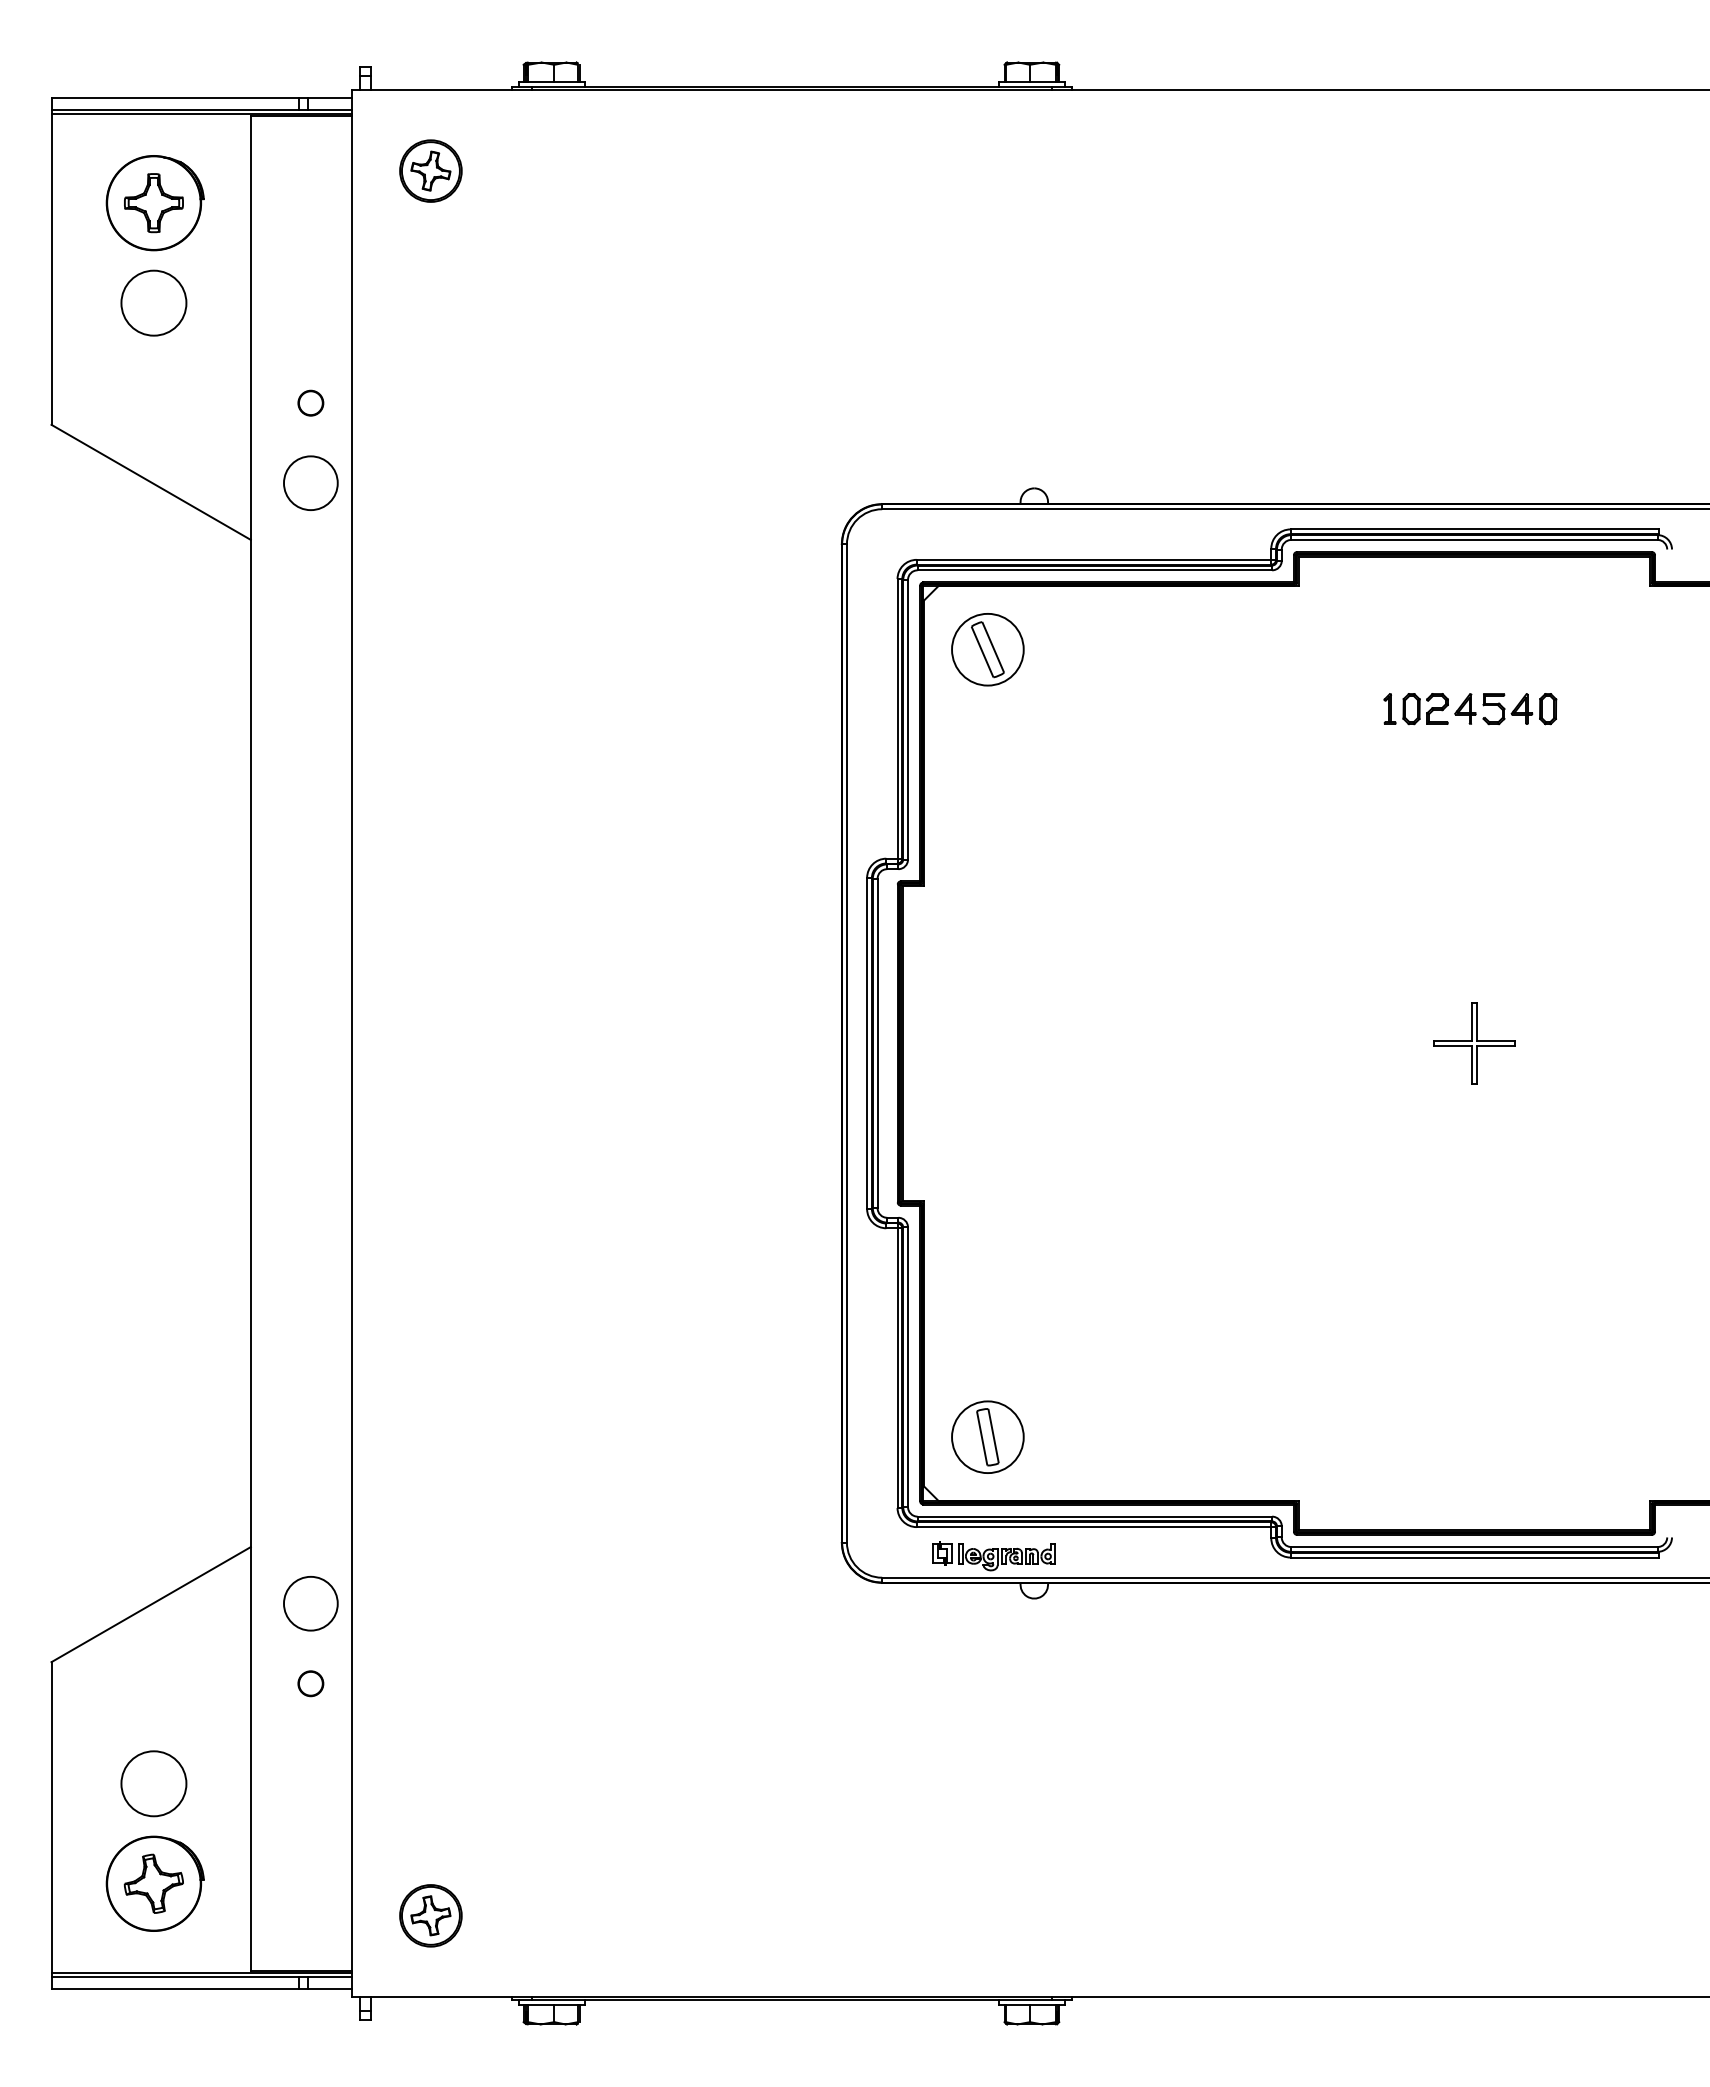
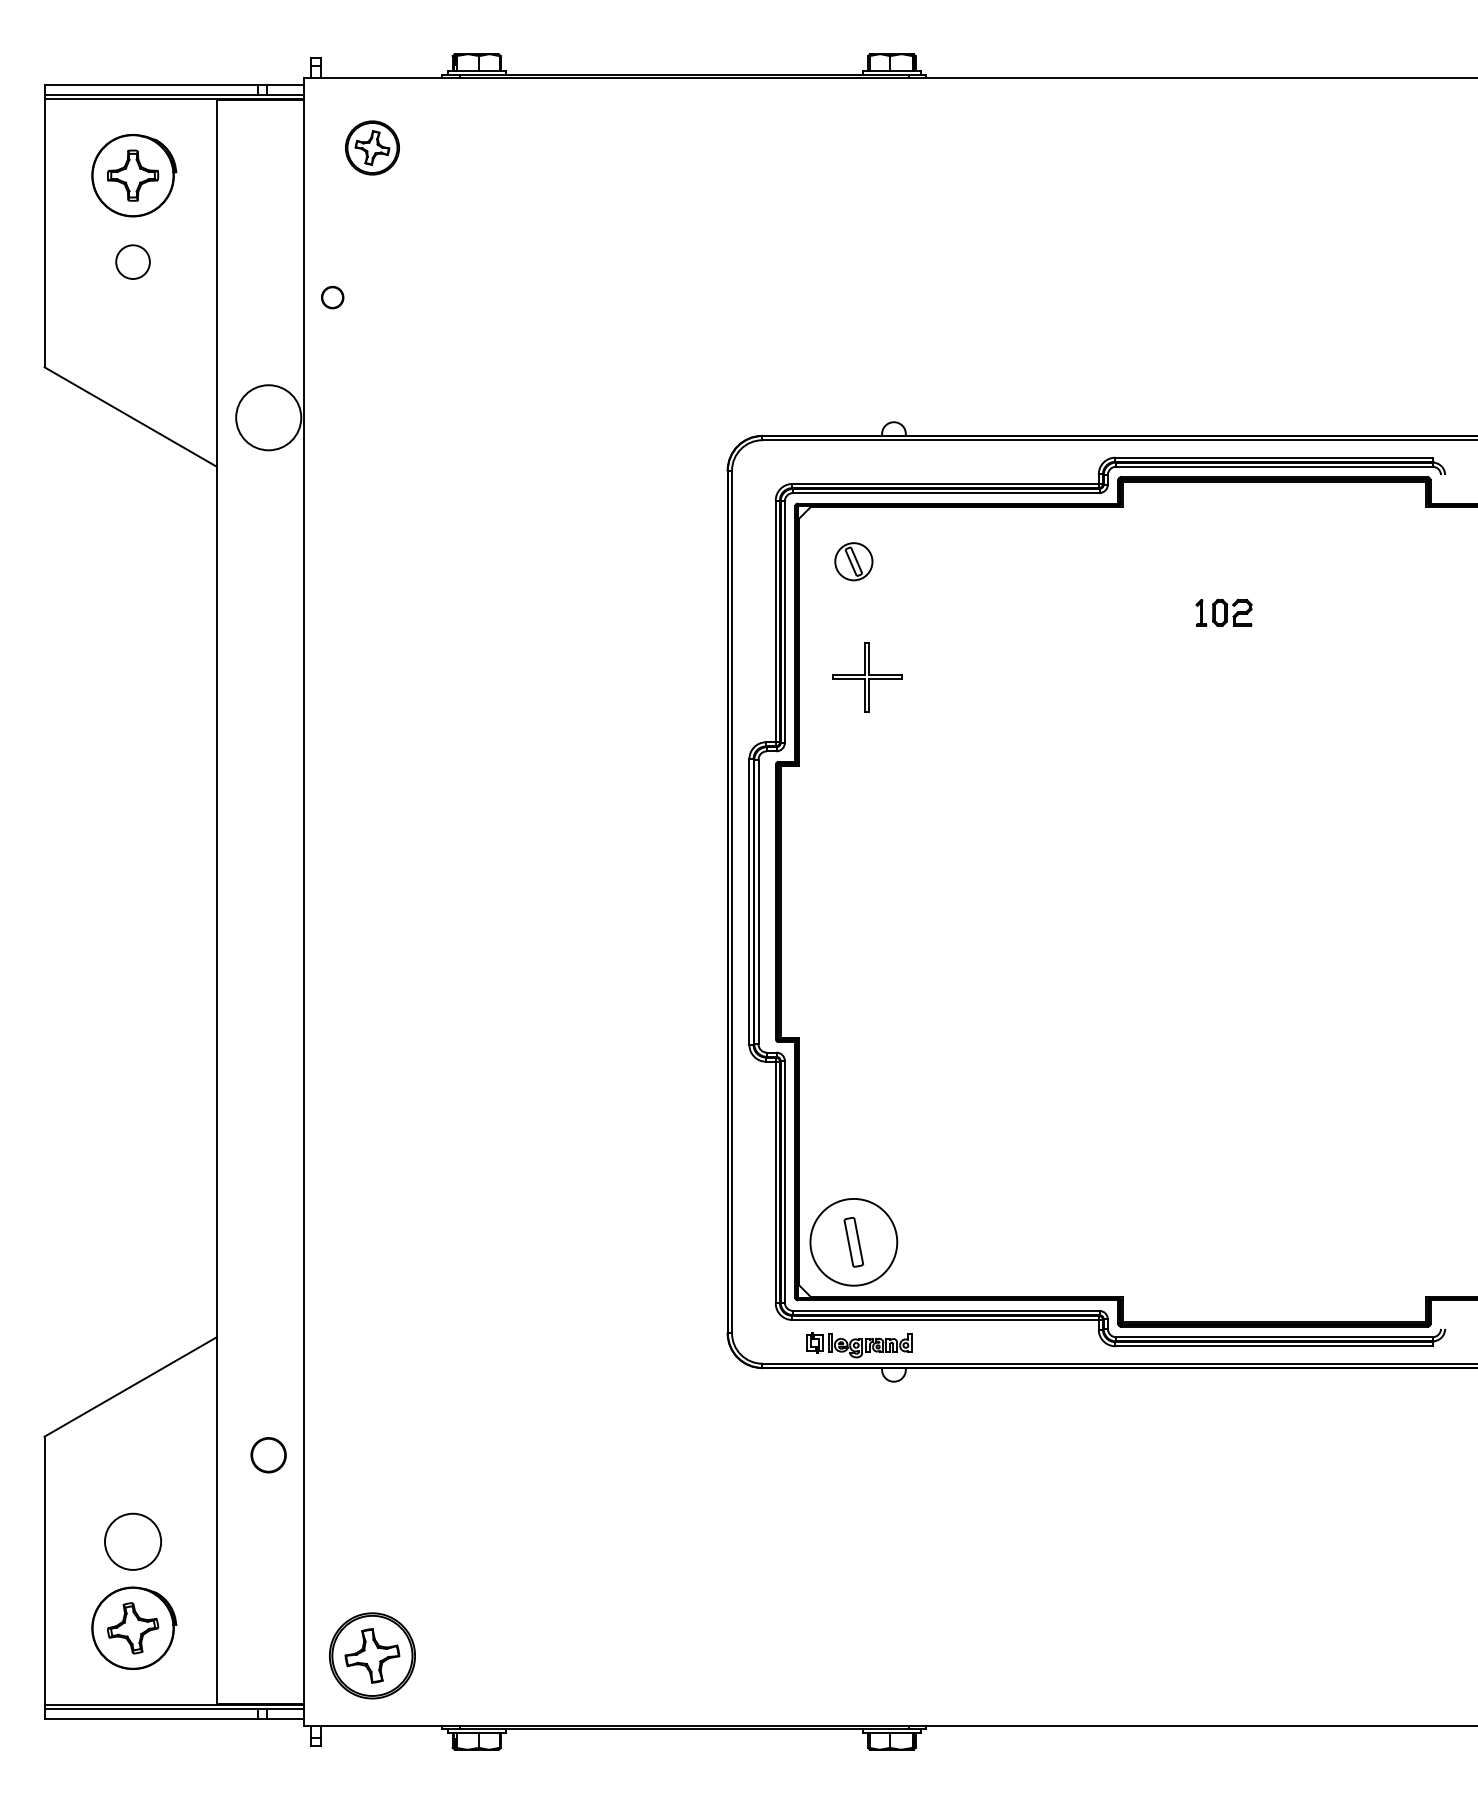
circle: (153, 302) -> (132, 261), size x0.6
part: (310, 402) -> (332, 296), moved
circle: (310, 483) -> (268, 417), size x1.4
part: (987, 649) -> (853, 561), size x0.6
part: (1505, 709) -> (1301, 613), removed
part: (1474, 1043) -> (867, 677), moved
circle: (987, 1437) -> (853, 1242), size x1.4
circle: (310, 1603) -> (268, 1386), removed
part: (310, 1683) -> (268, 1455), size x1.6
part: (430, 1915) -> (372, 1655), size x1.6

